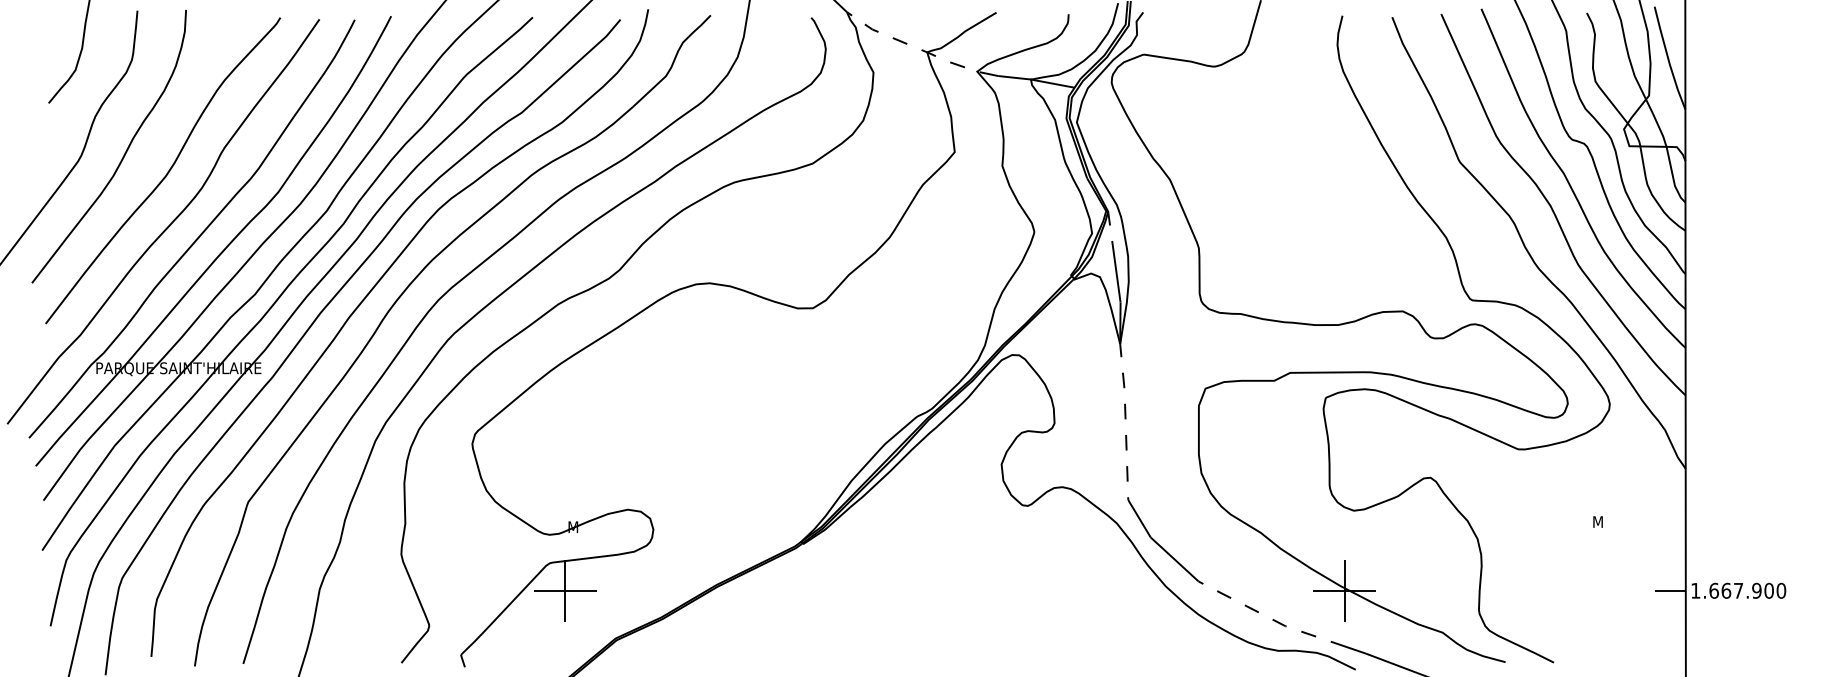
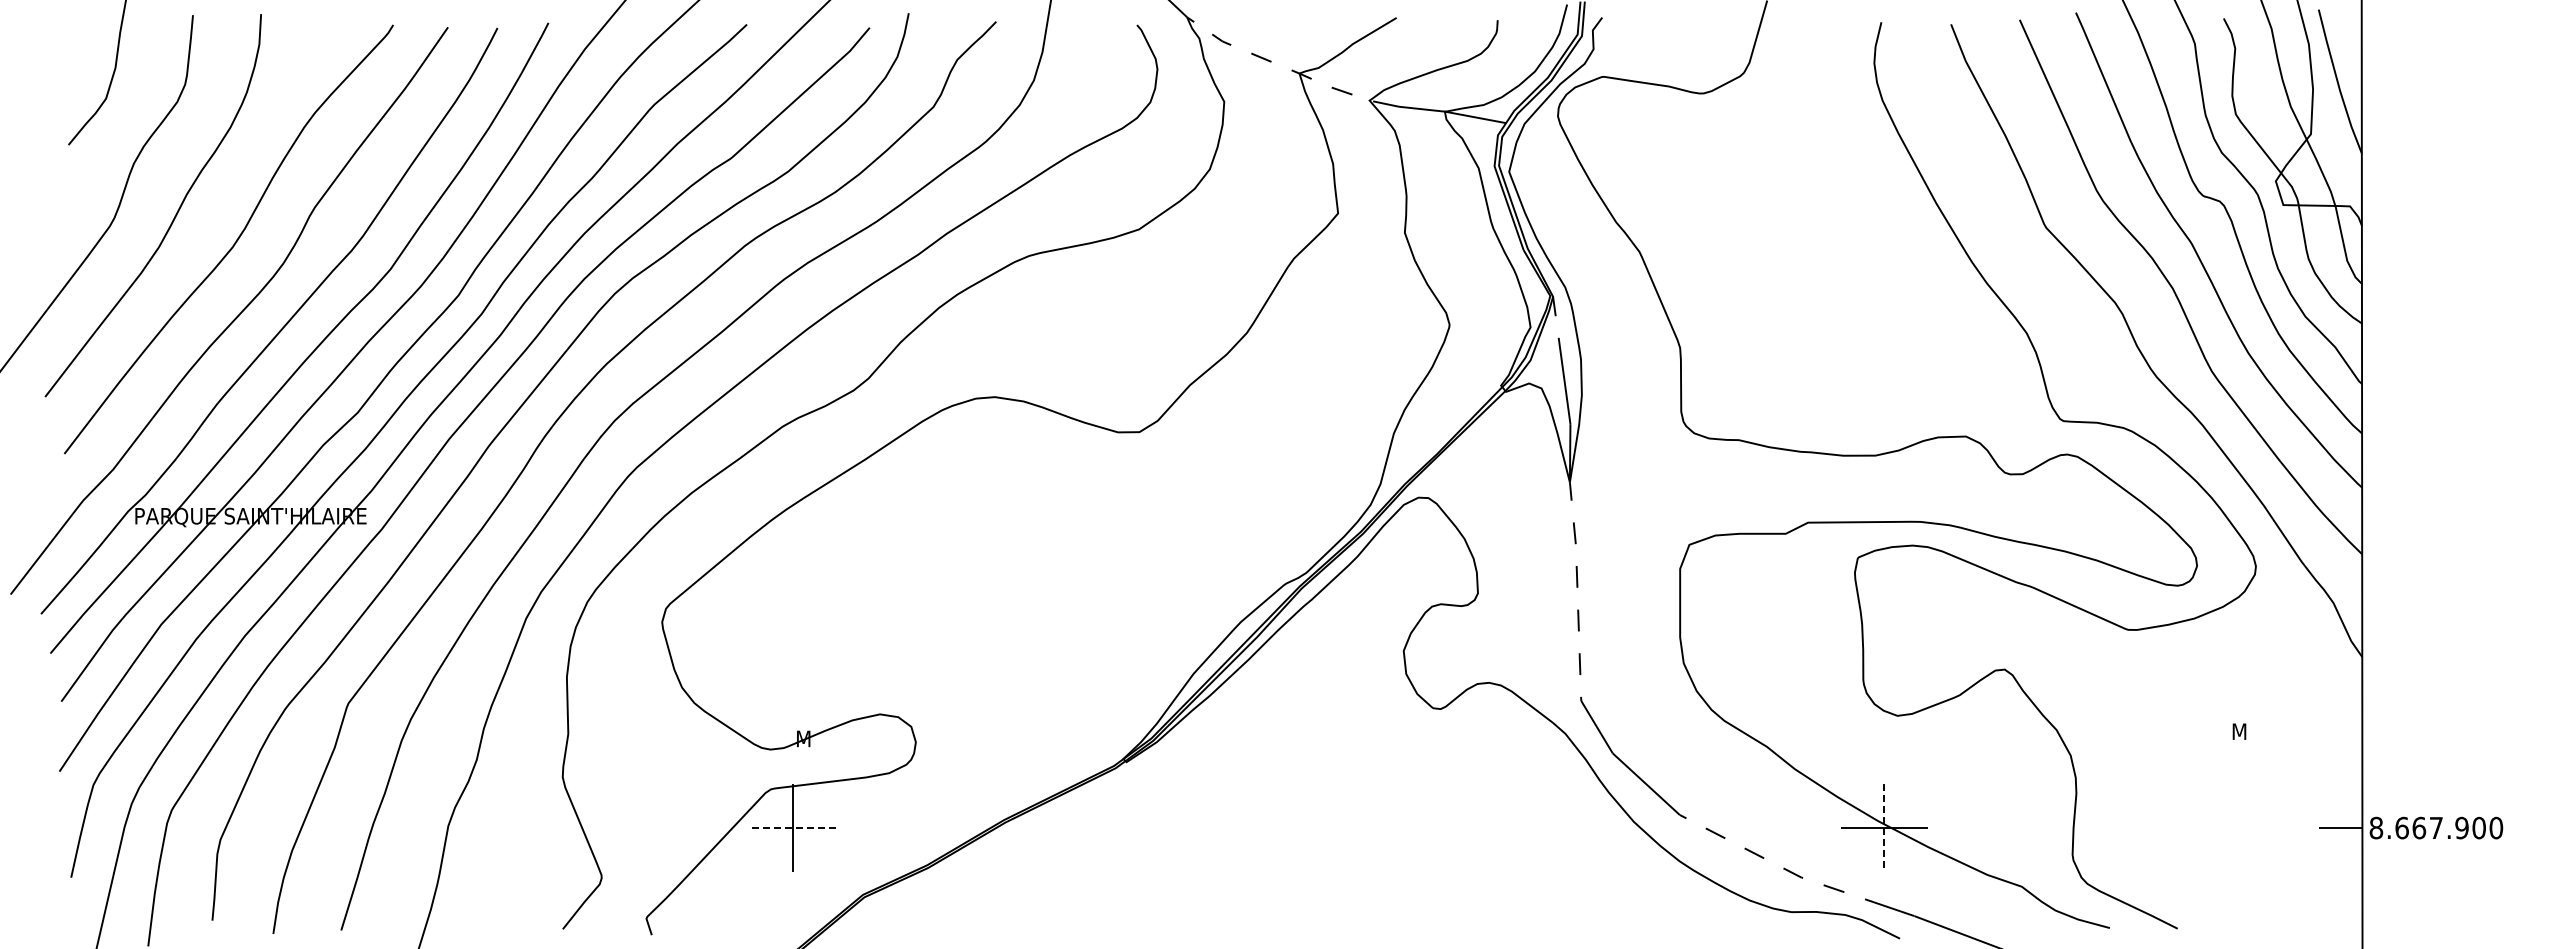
text: (1695, 590) -> (2376, 827), 1.667.900 -> 8.667.900
line: (565, 591) -> (792, 828), solid -> dashed
line: (1344, 591) -> (1884, 828), solid -> dashed

